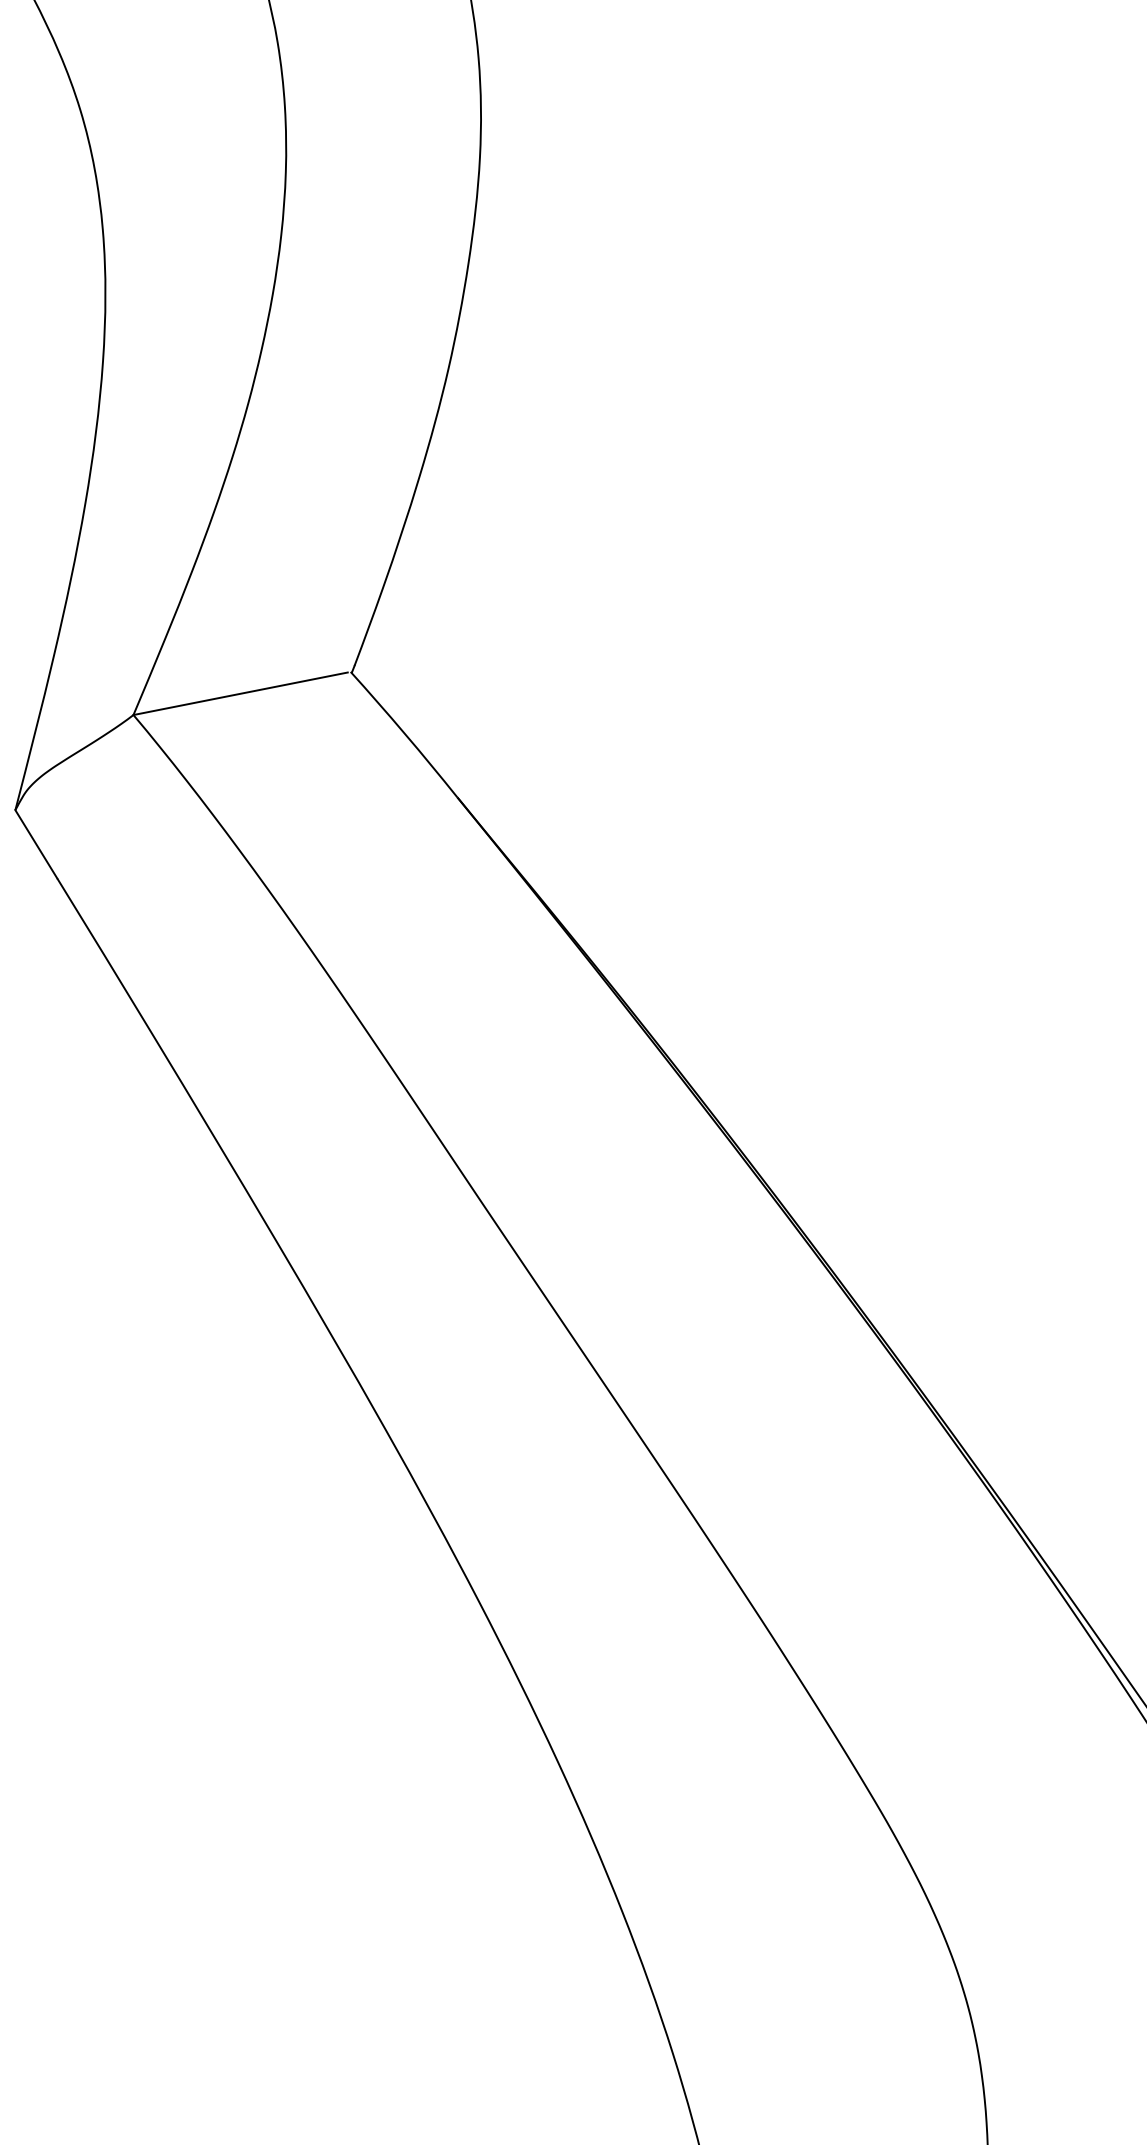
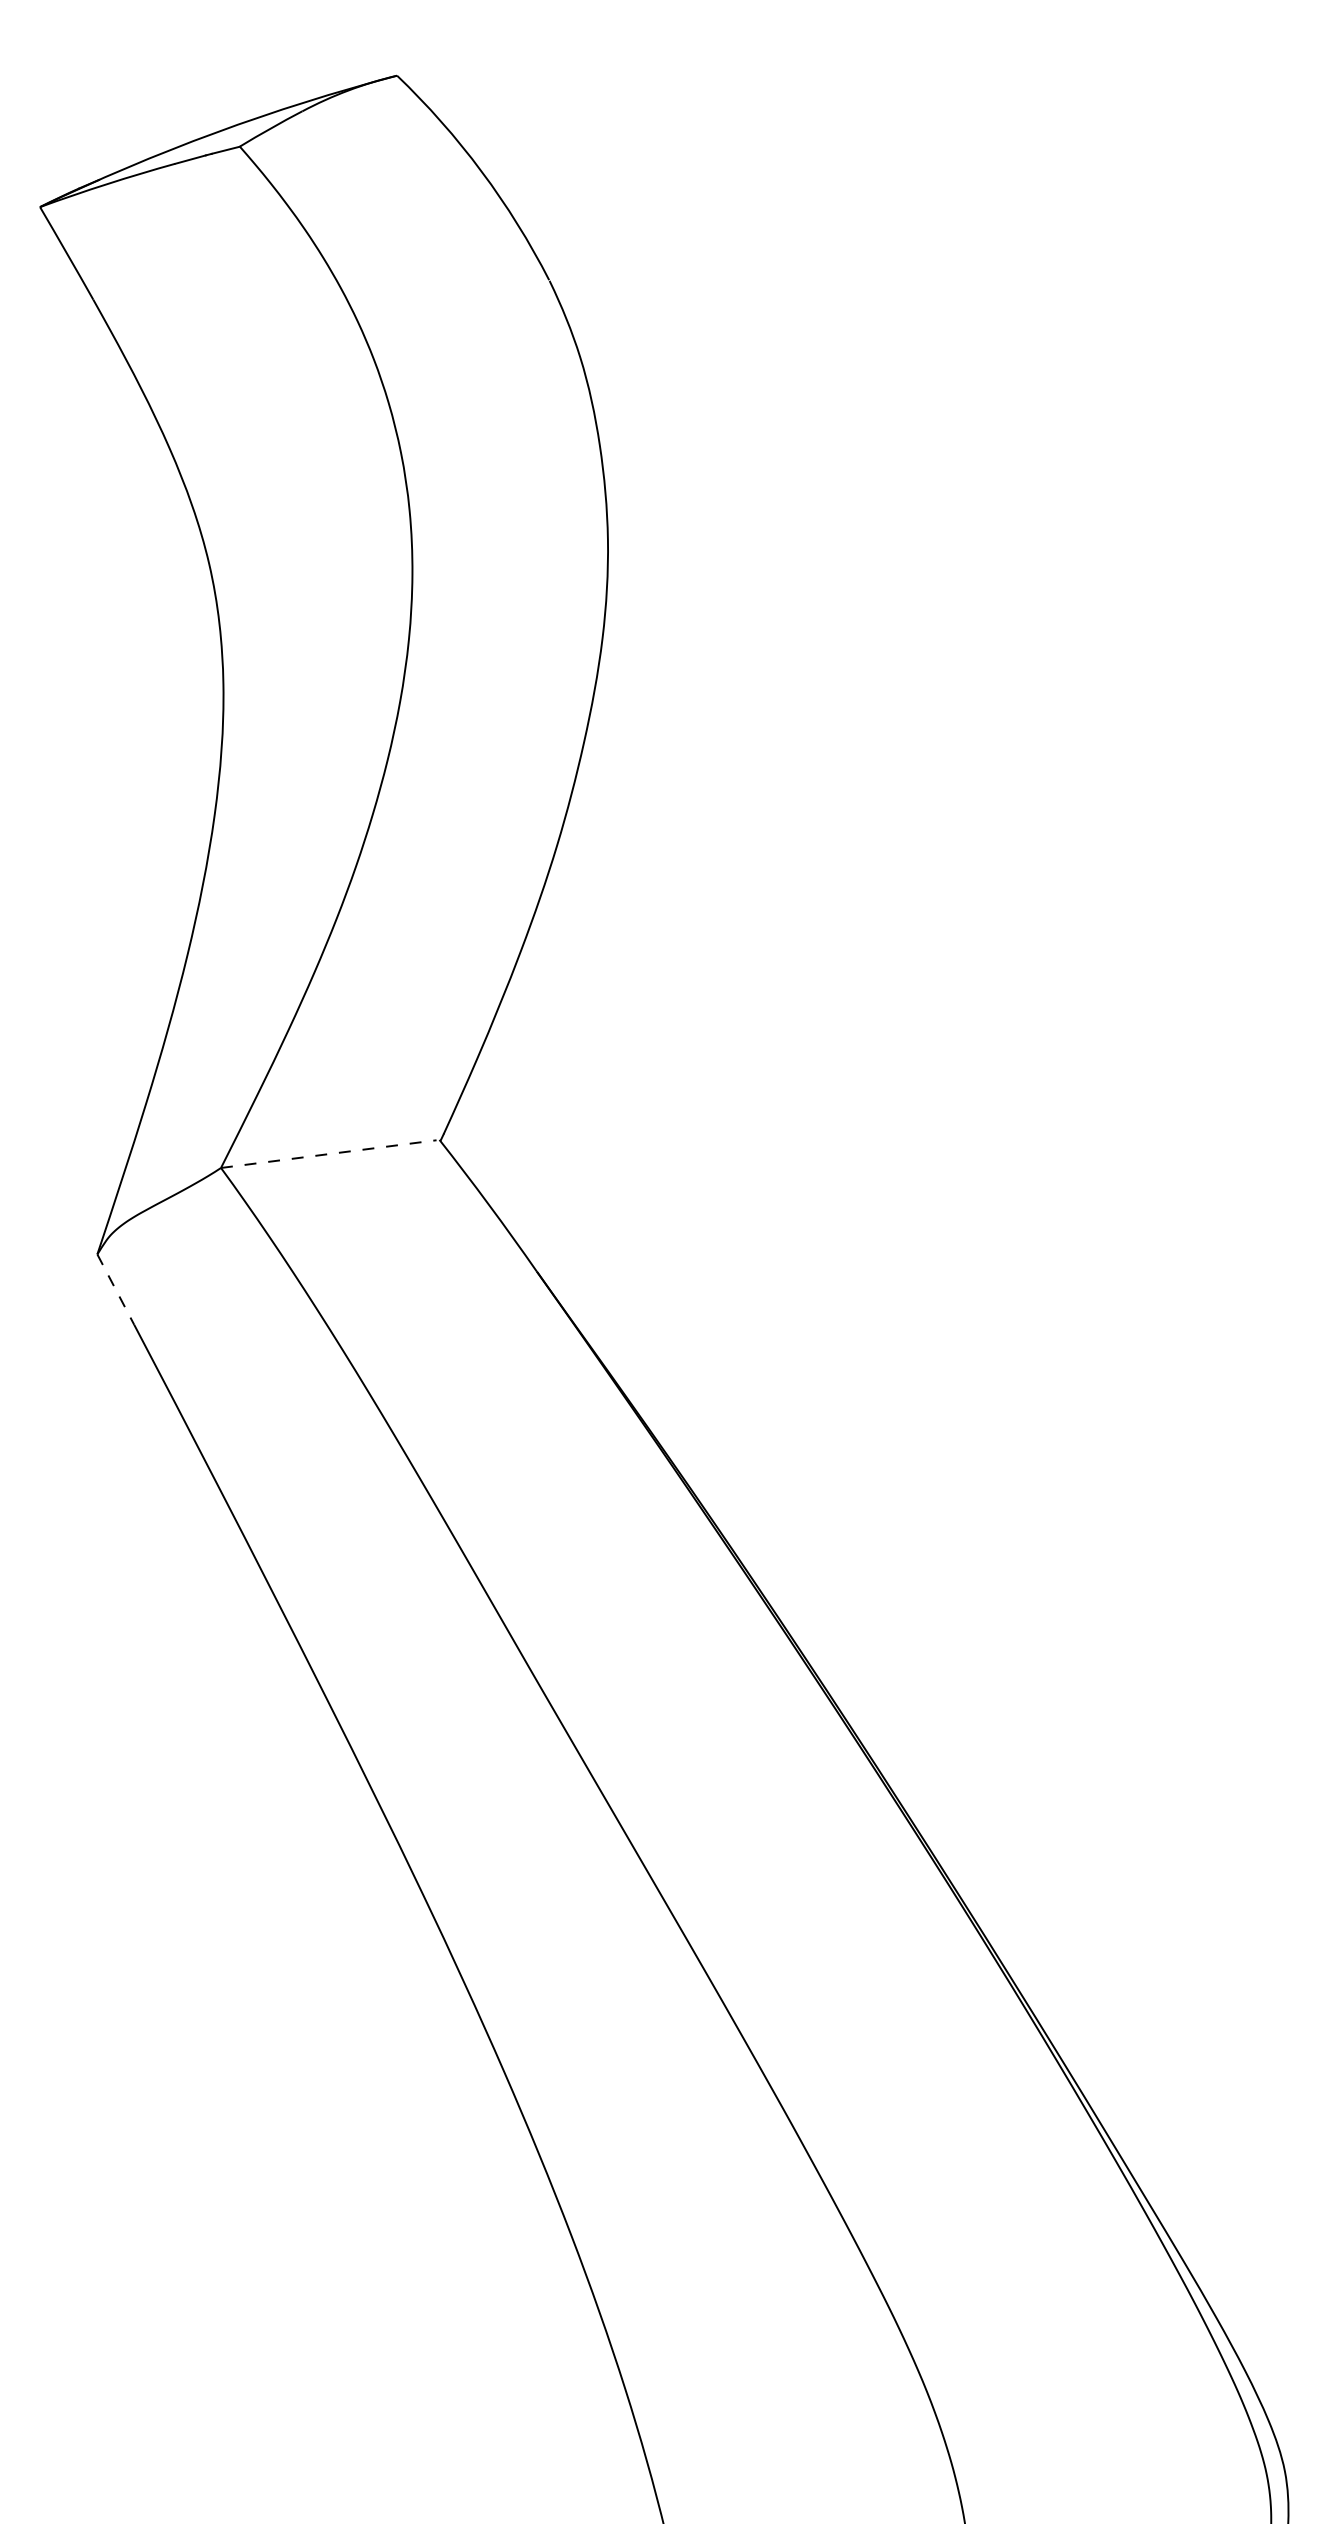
line: (240, 694) -> (328, 1154), solid -> dashed
line: (35, 844) -> (115, 1289), solid -> dashed

